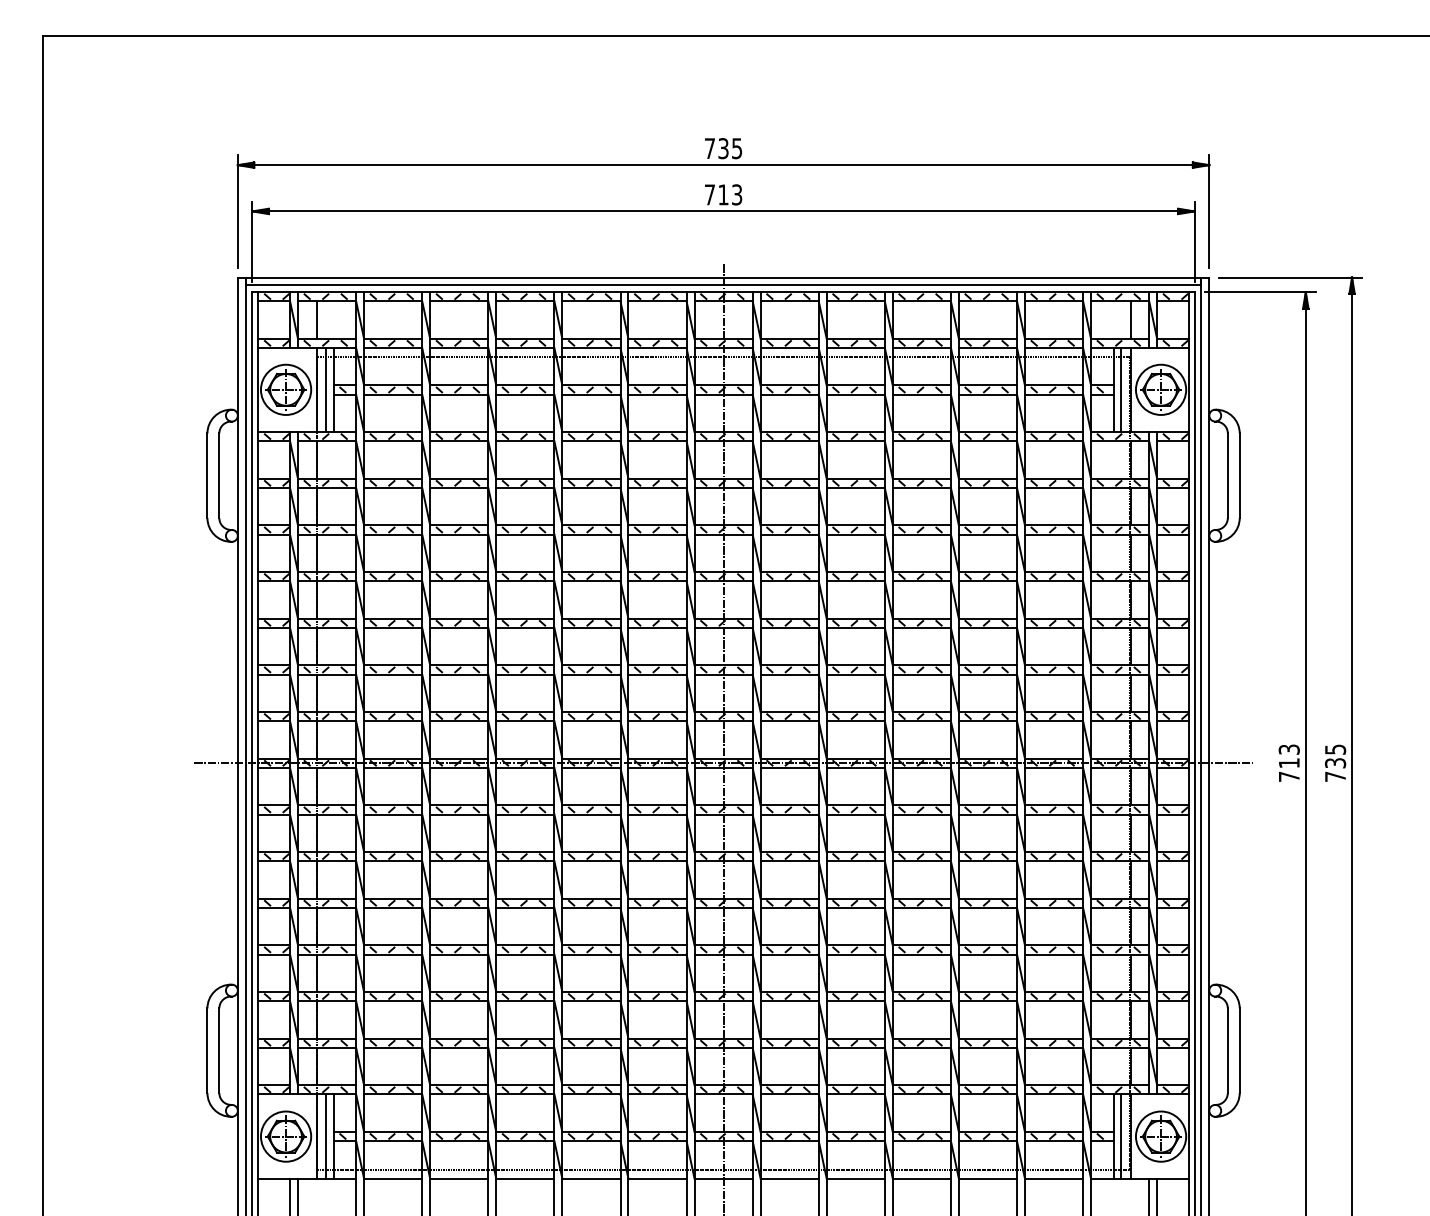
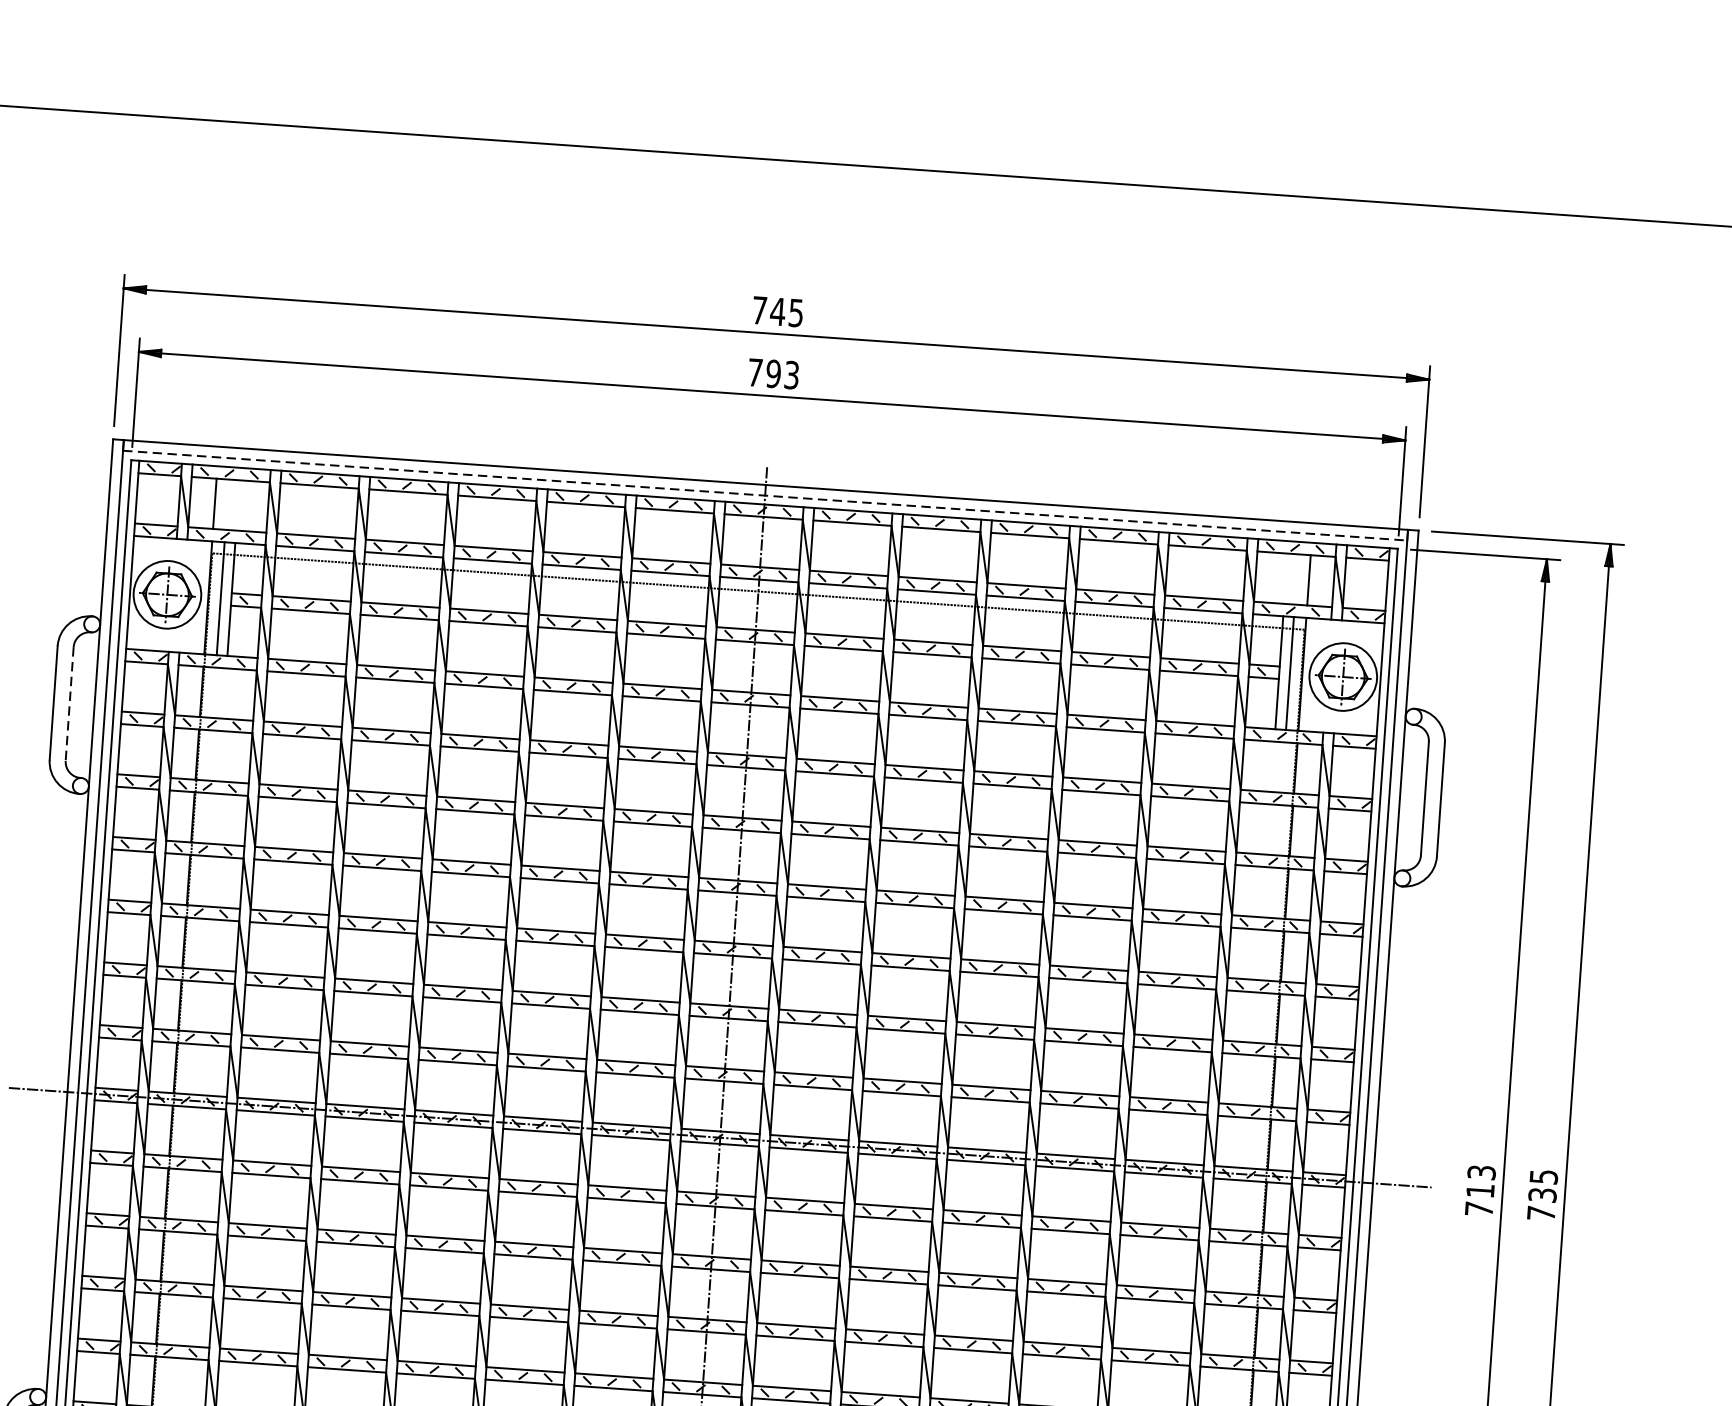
text: (723, 148) -> (777, 311), 735 -> 745
text: (723, 194) -> (773, 373), 713 -> 793
line: (723, 285) -> (765, 495), solid -> dashed
line: (219, 476) -> (69, 705), solid -> dashed

